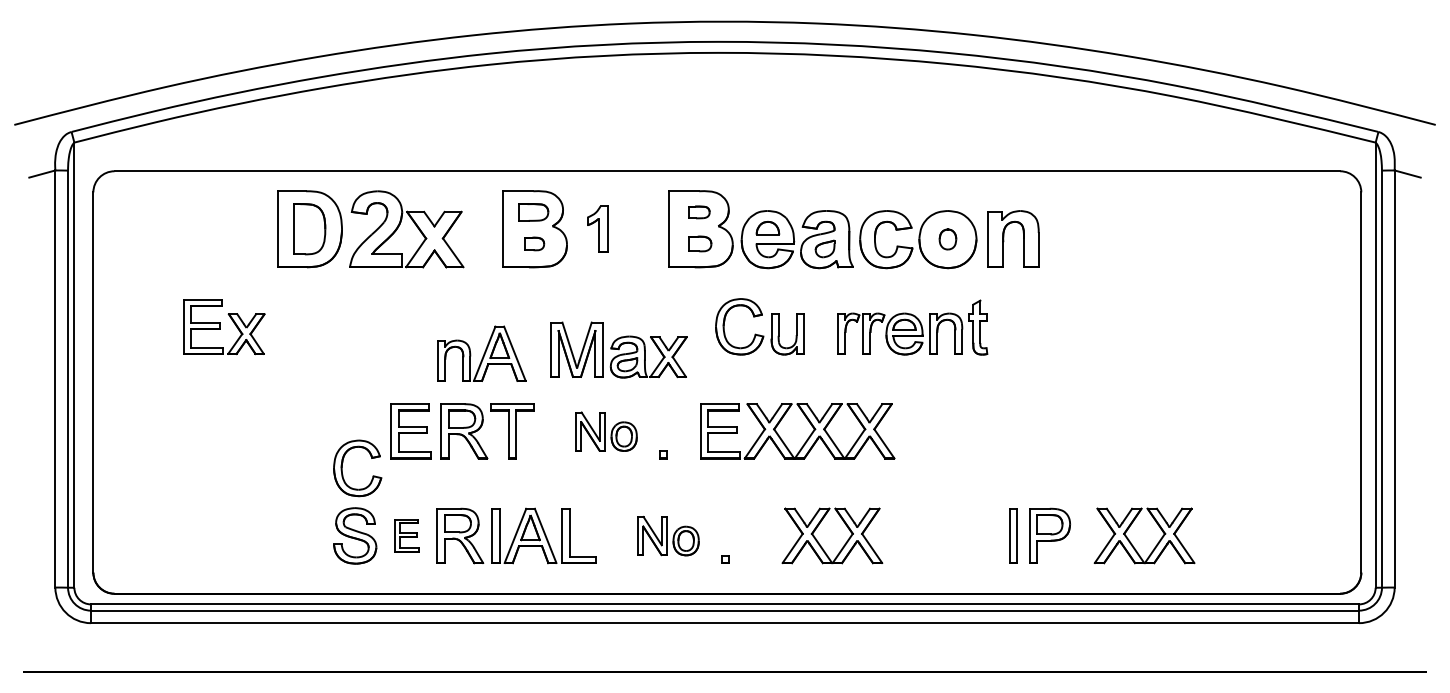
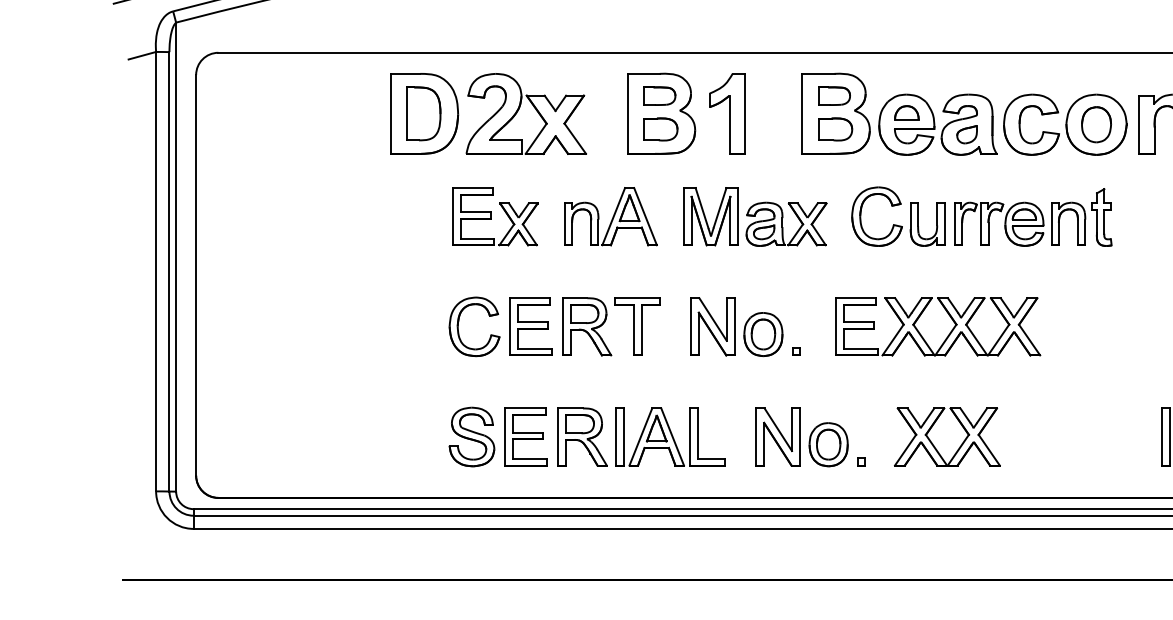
part: (699, 212) -> (834, 96), size x1.43
part: (597, 228) -> (727, 113), size x1.67
part: (947, 239) -> (1096, 124), size x1.67
part: (534, 243) -> (660, 128), size x1.67
part: (700, 243) -> (835, 128), size x1.43
part: (224, 327) -> (495, 217), moved
part: (912, 327) -> (1032, 217), moved
part: (618, 349) -> (754, 216), moved
part: (481, 353) -> (610, 216), moved
part: (606, 431) -> (736, 326), size x1.43
part: (342, 468) -> (458, 326), moved
part: (406, 535) -> (526, 436), size x1.67
part: (668, 535) -> (802, 436), size x1.43
part: (819, 542) -> (933, 443), moved

